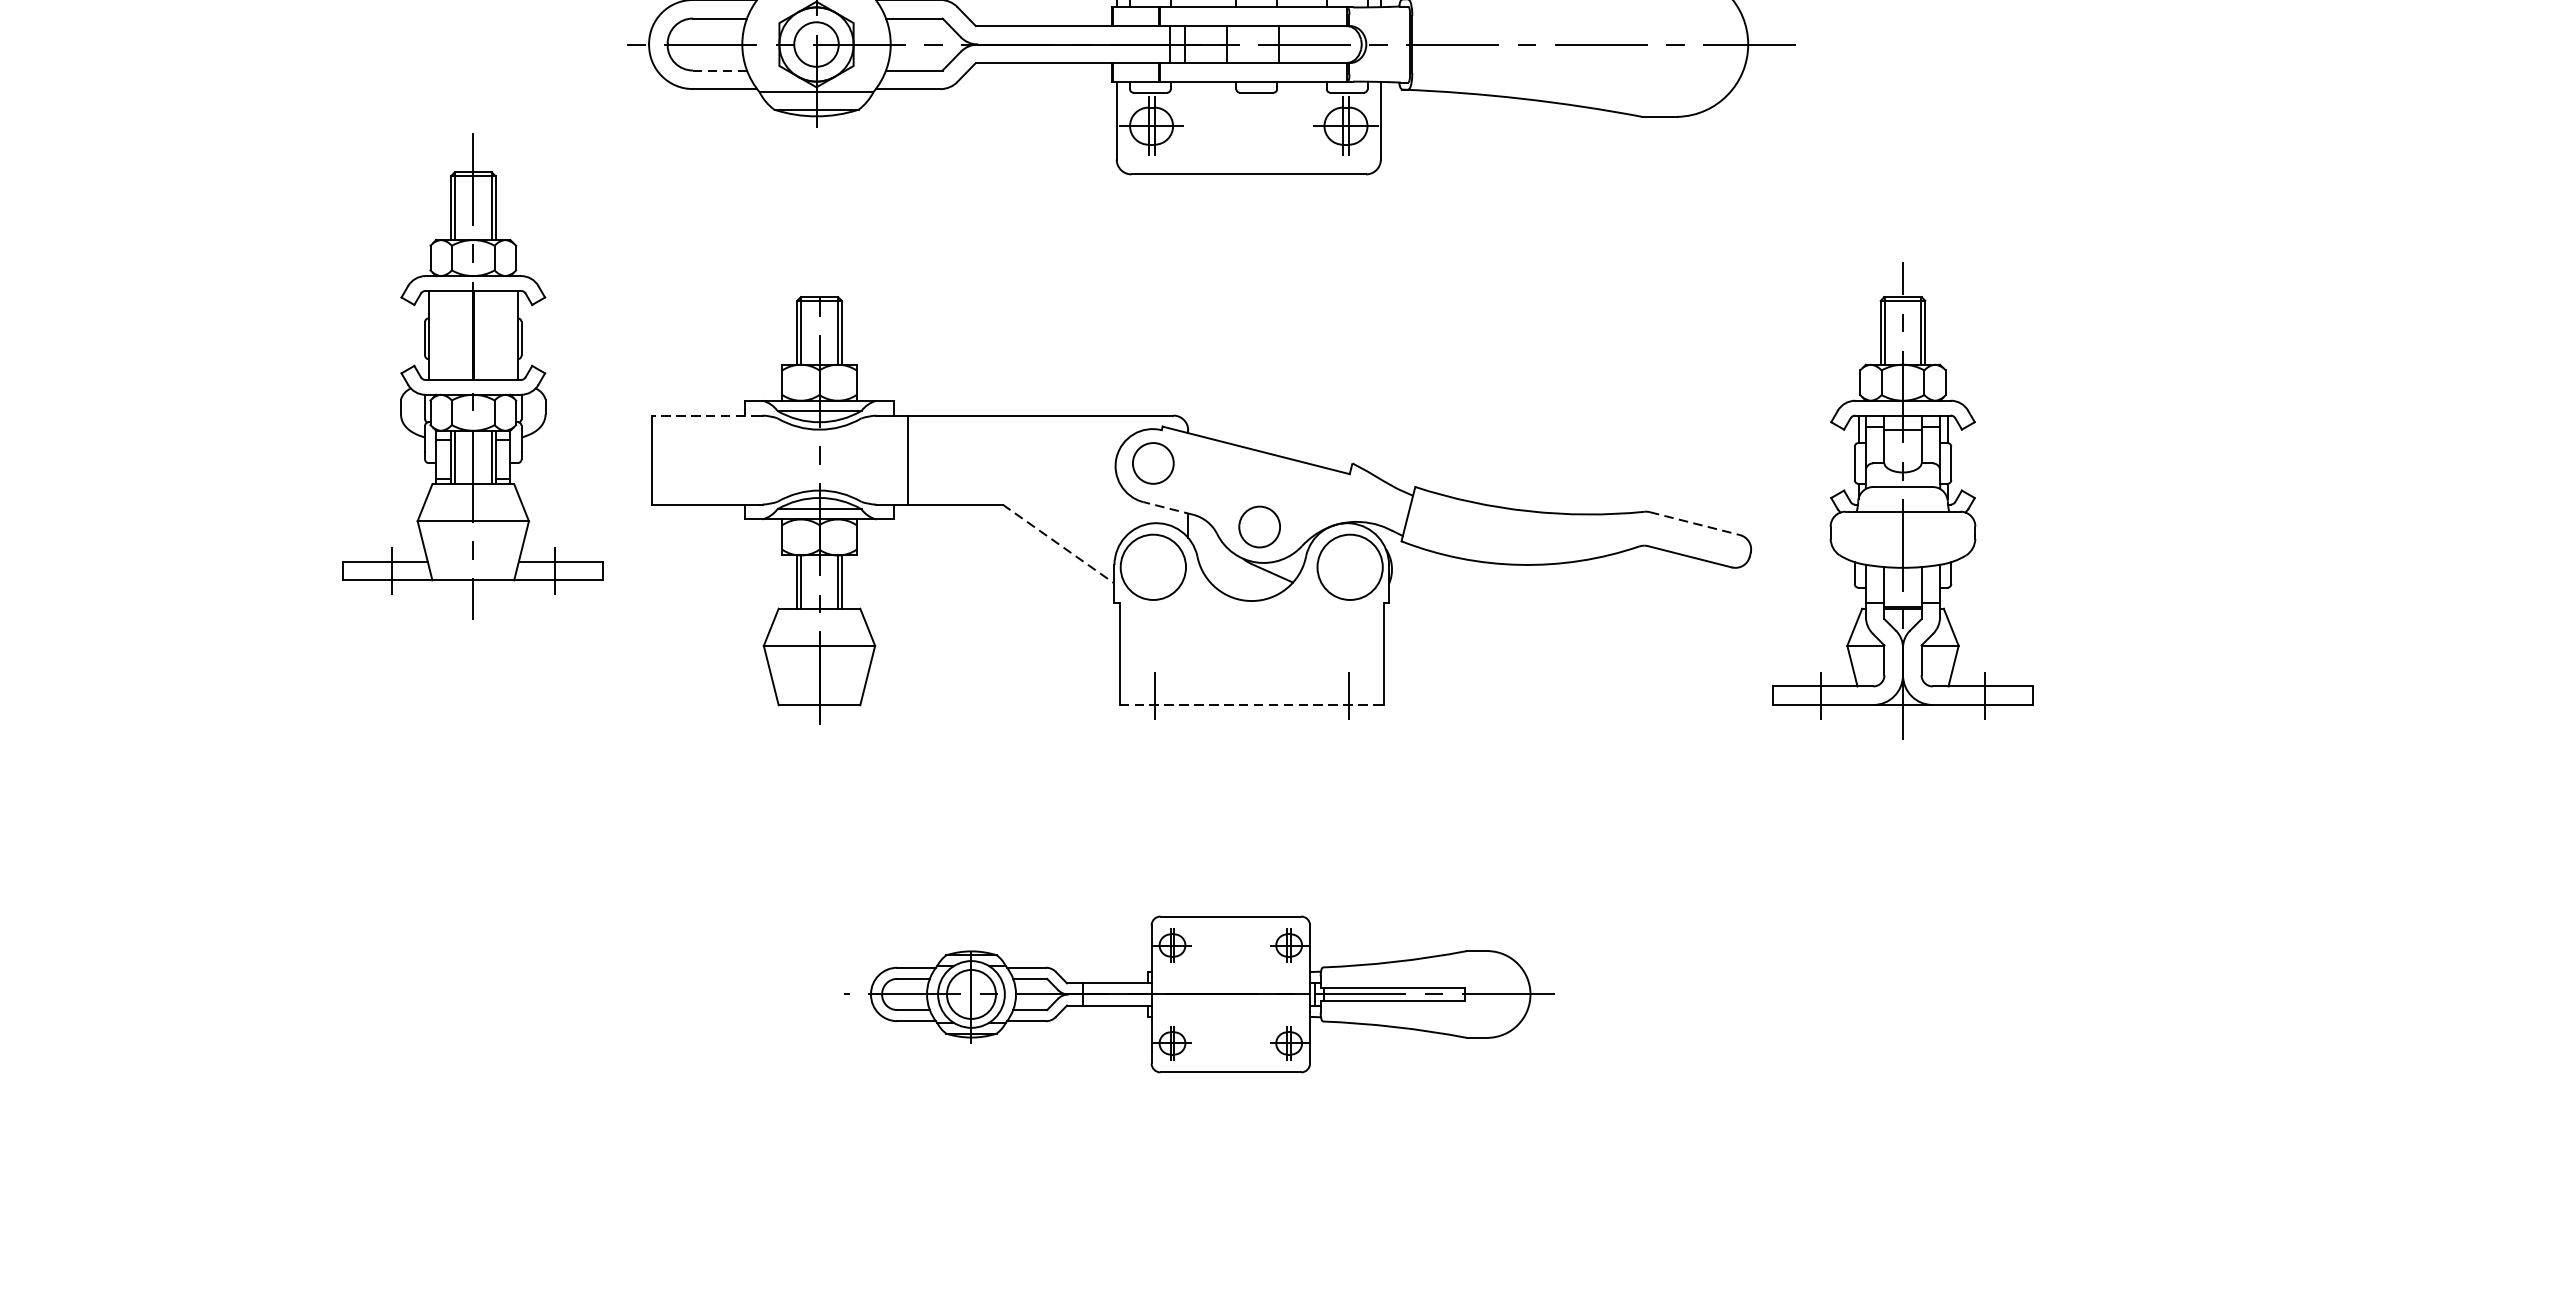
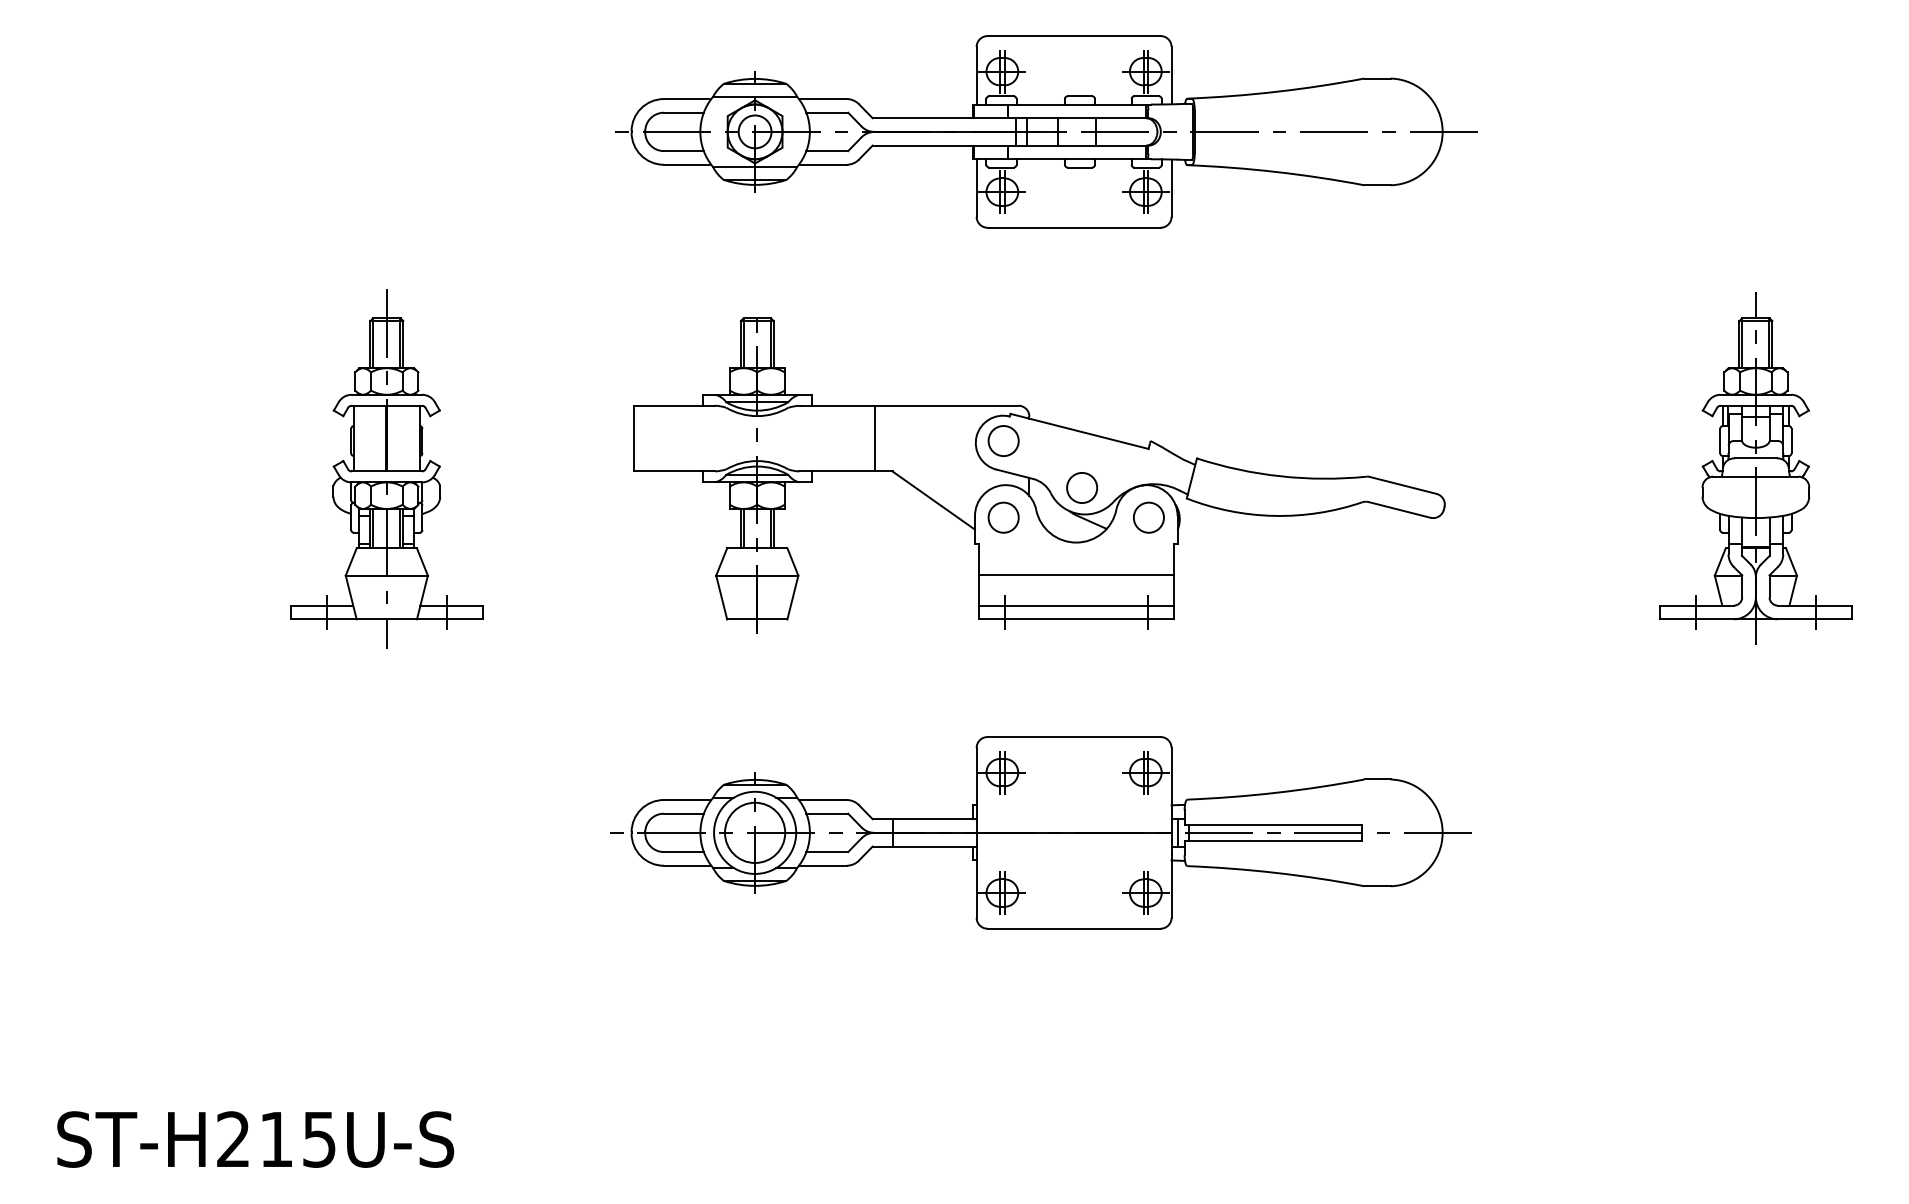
line: (719, 71) -> (683, 151), dashed -> solid
part: (472, 375) -> (386, 468), moved
line: (705, 415) -> (673, 405), dashed -> solid
line: (907, 459) -> (874, 438), moved
part: (1902, 500) -> (1755, 468), moved
line: (1168, 508) -> (1014, 474), dashed -> solid
line: (1695, 523) -> (1403, 485), dashed -> solid
line: (1059, 544) -> (934, 500), dashed -> solid
circle: (1153, 567) -> (1003, 517), size x0.62
circle: (1349, 567) -> (1148, 517), size x0.62
line: (1250, 645) -> (1075, 575), added
line: (1250, 686) -> (1075, 605), added
line: (1252, 705) -> (1076, 619), dashed -> solid
part: (1203, 993) -> (1040, 832), size x1.67

